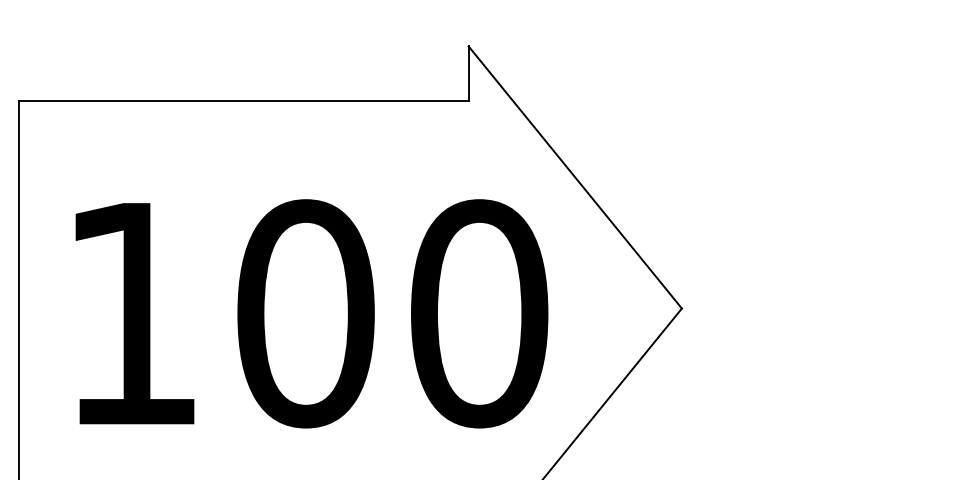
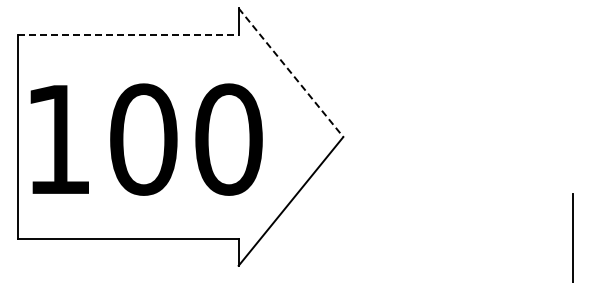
line: (244, 101) -> (128, 35), solid -> dashed
line: (576, 177) -> (291, 72), solid -> dashed
text: (311, 313) -> (146, 139), moved

